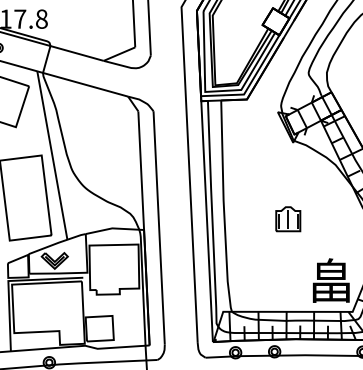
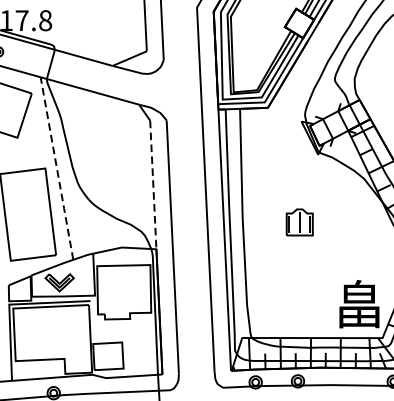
line: (52, 155) -> (57, 168), solid -> dashed
line: (141, 171) -> (153, 185), solid -> dashed
part: (288, 219) -> (300, 222), moved

